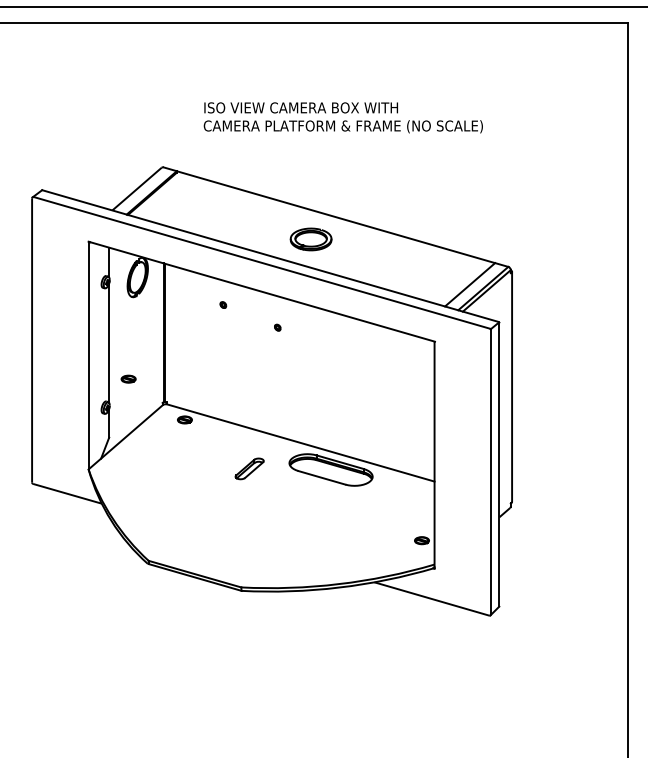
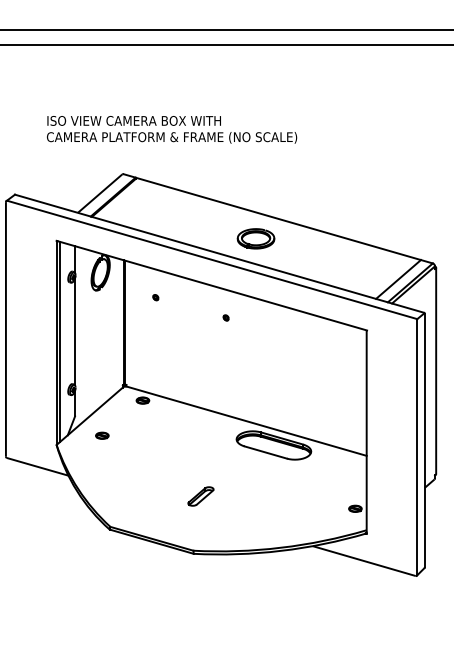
text: (342, 117) -> (171, 129), moved
part: (223, 304) -> (155, 297), moved
line: (92, 354) -> (60, 341), added
part: (128, 378) -> (102, 435), moved
part: (249, 468) -> (200, 496), moved

